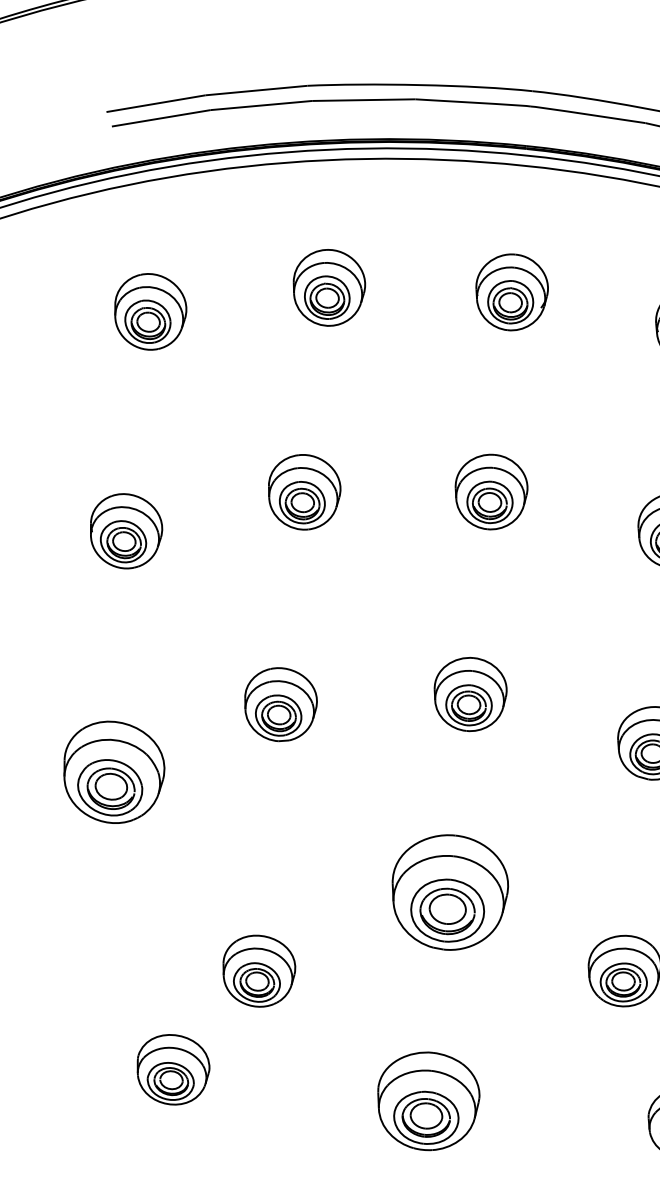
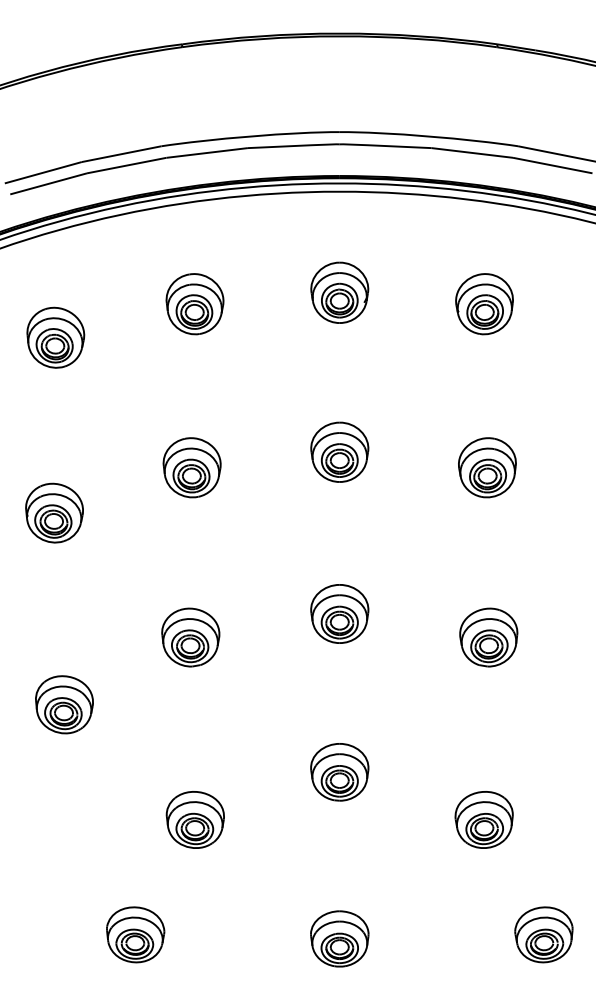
part: (113, 772) -> (64, 704), size x0.71
part: (449, 892) -> (339, 772), size x0.62
part: (257, 970) -> (194, 819), moved
part: (427, 1100) -> (339, 938), size x0.71

